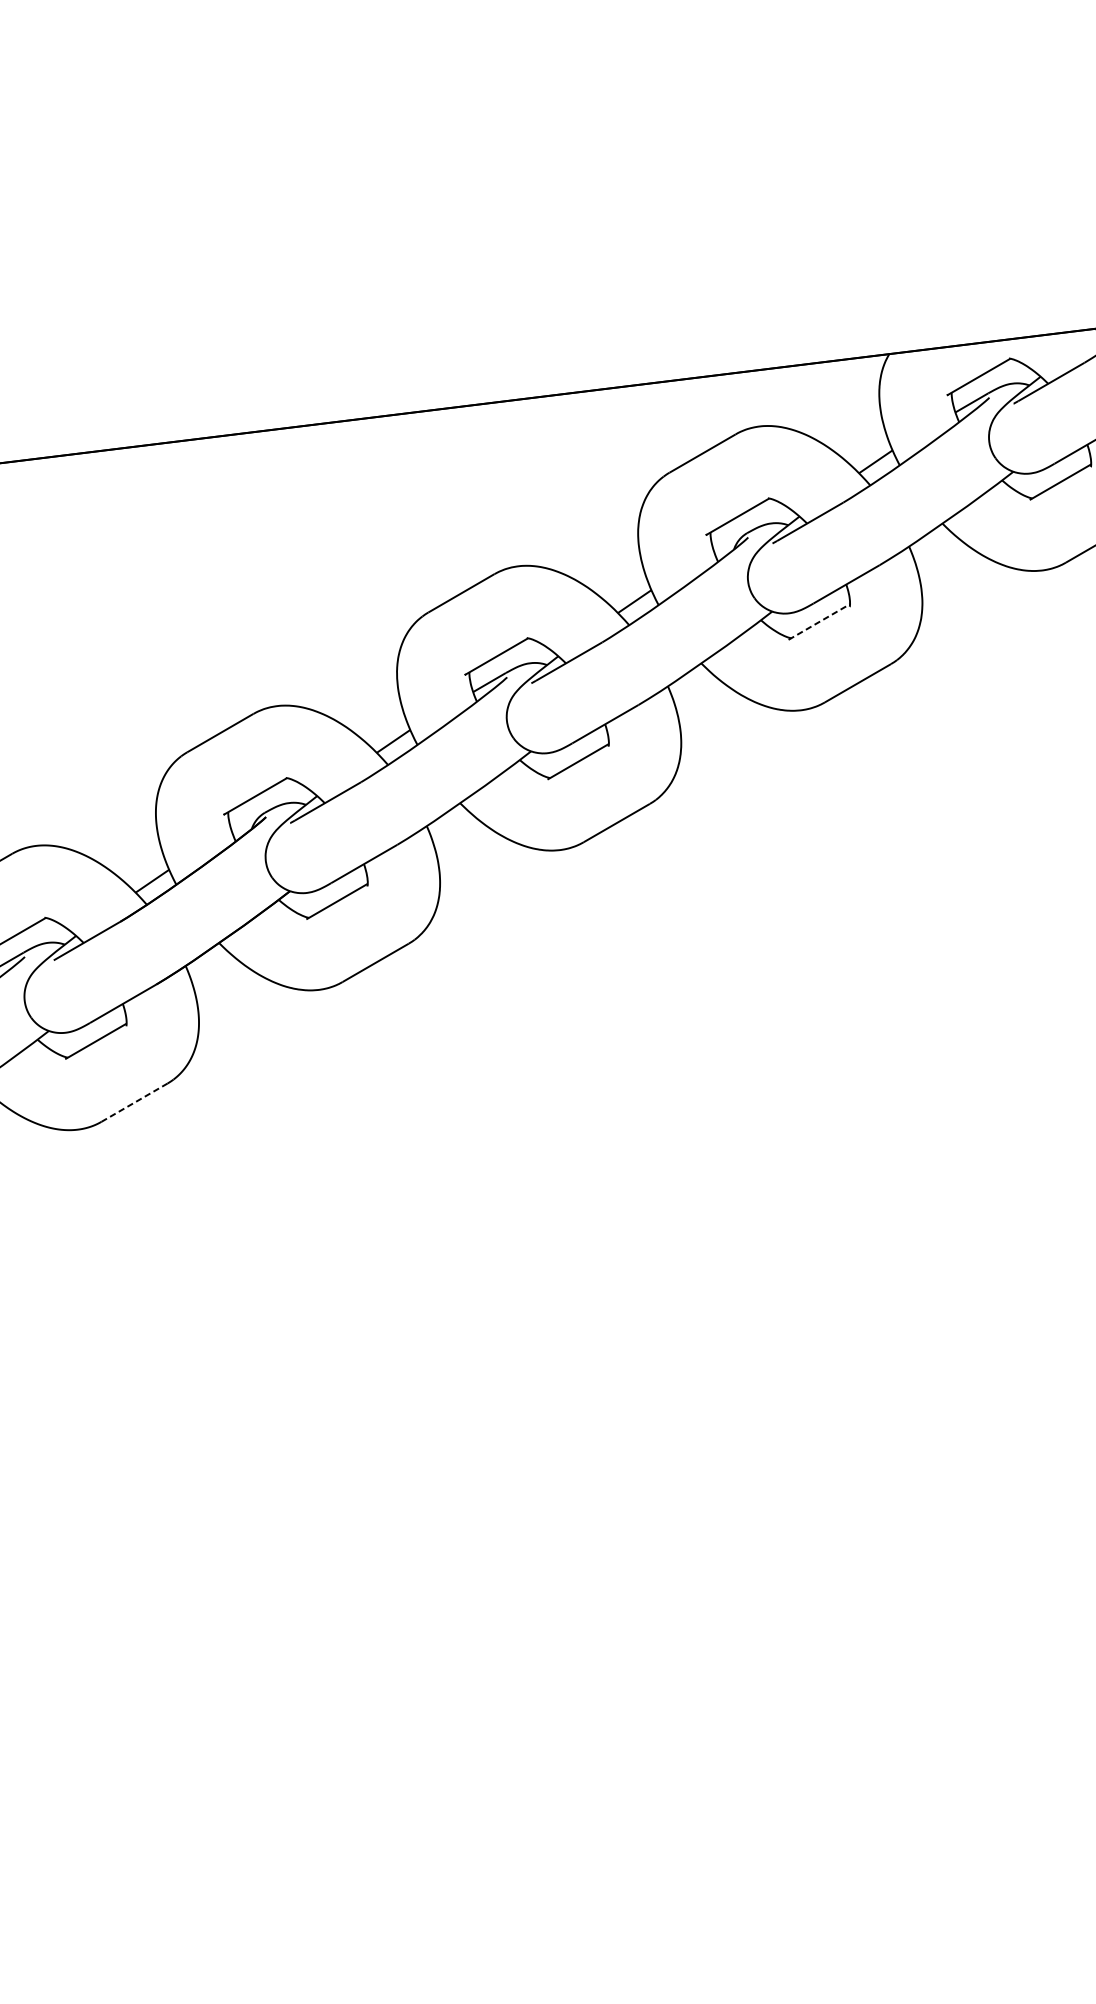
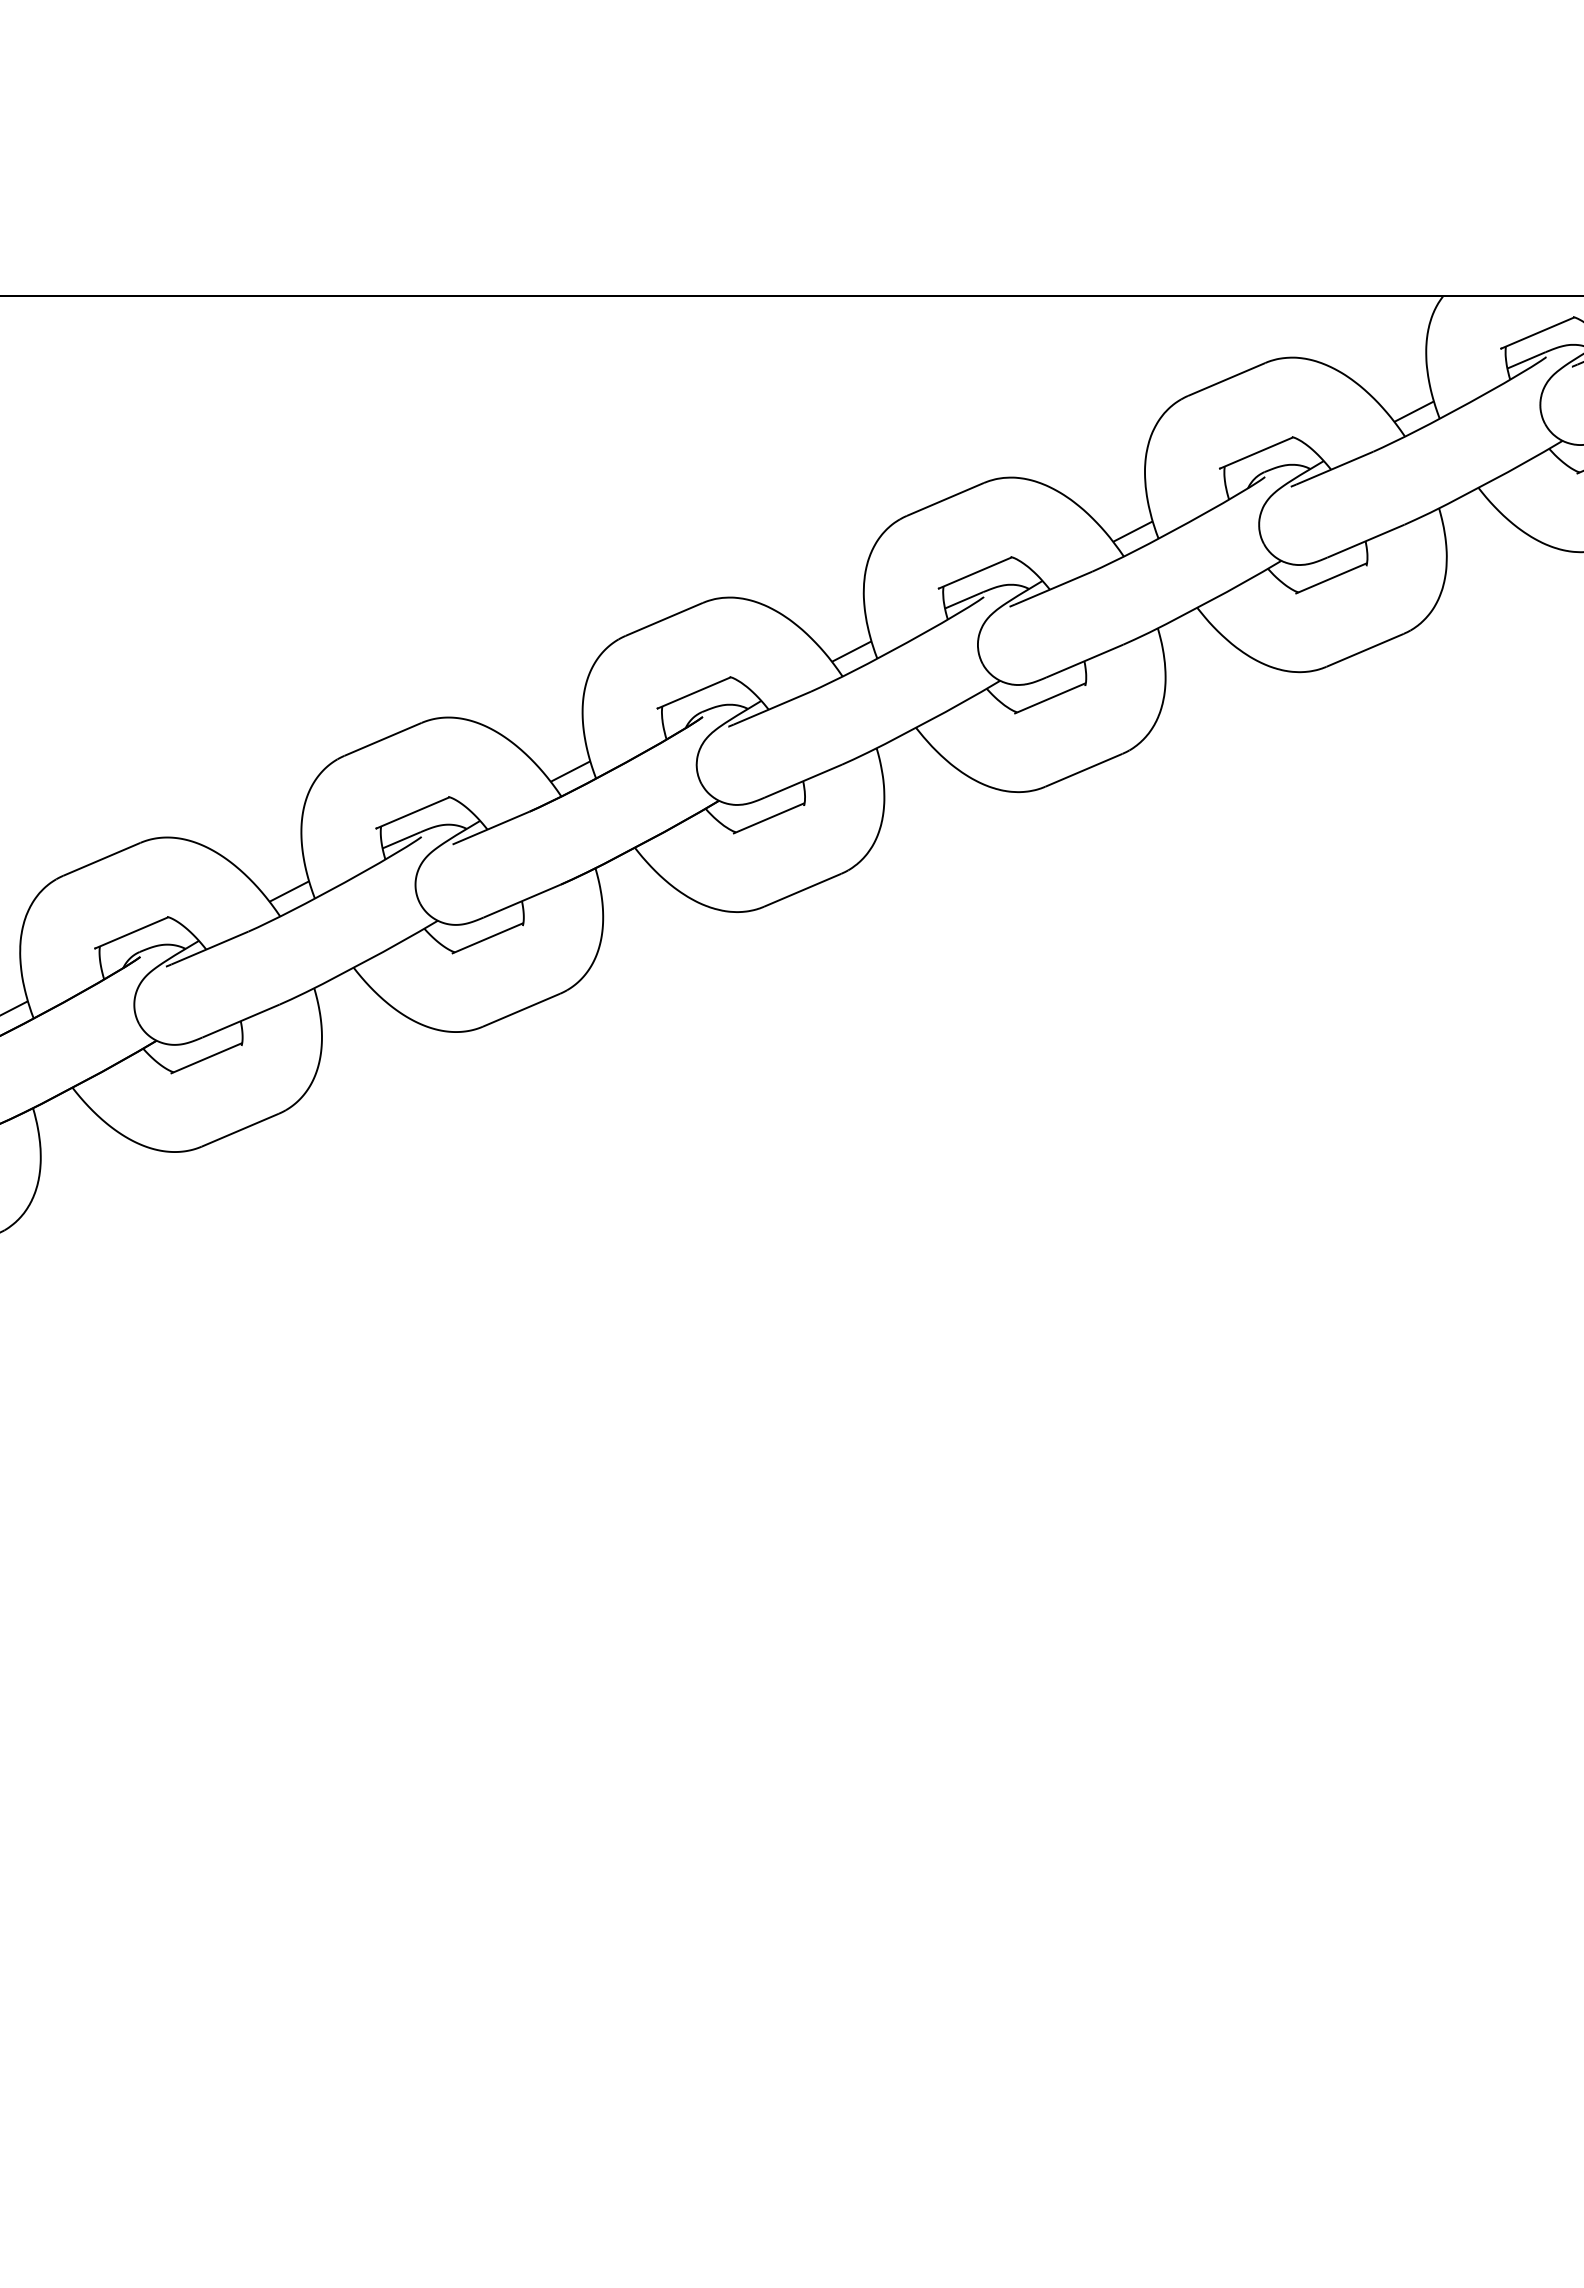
line: (819, 621) -> (1331, 578), dashed -> solid
line: (134, 1102) -> (521, 1010), dashed -> solid

